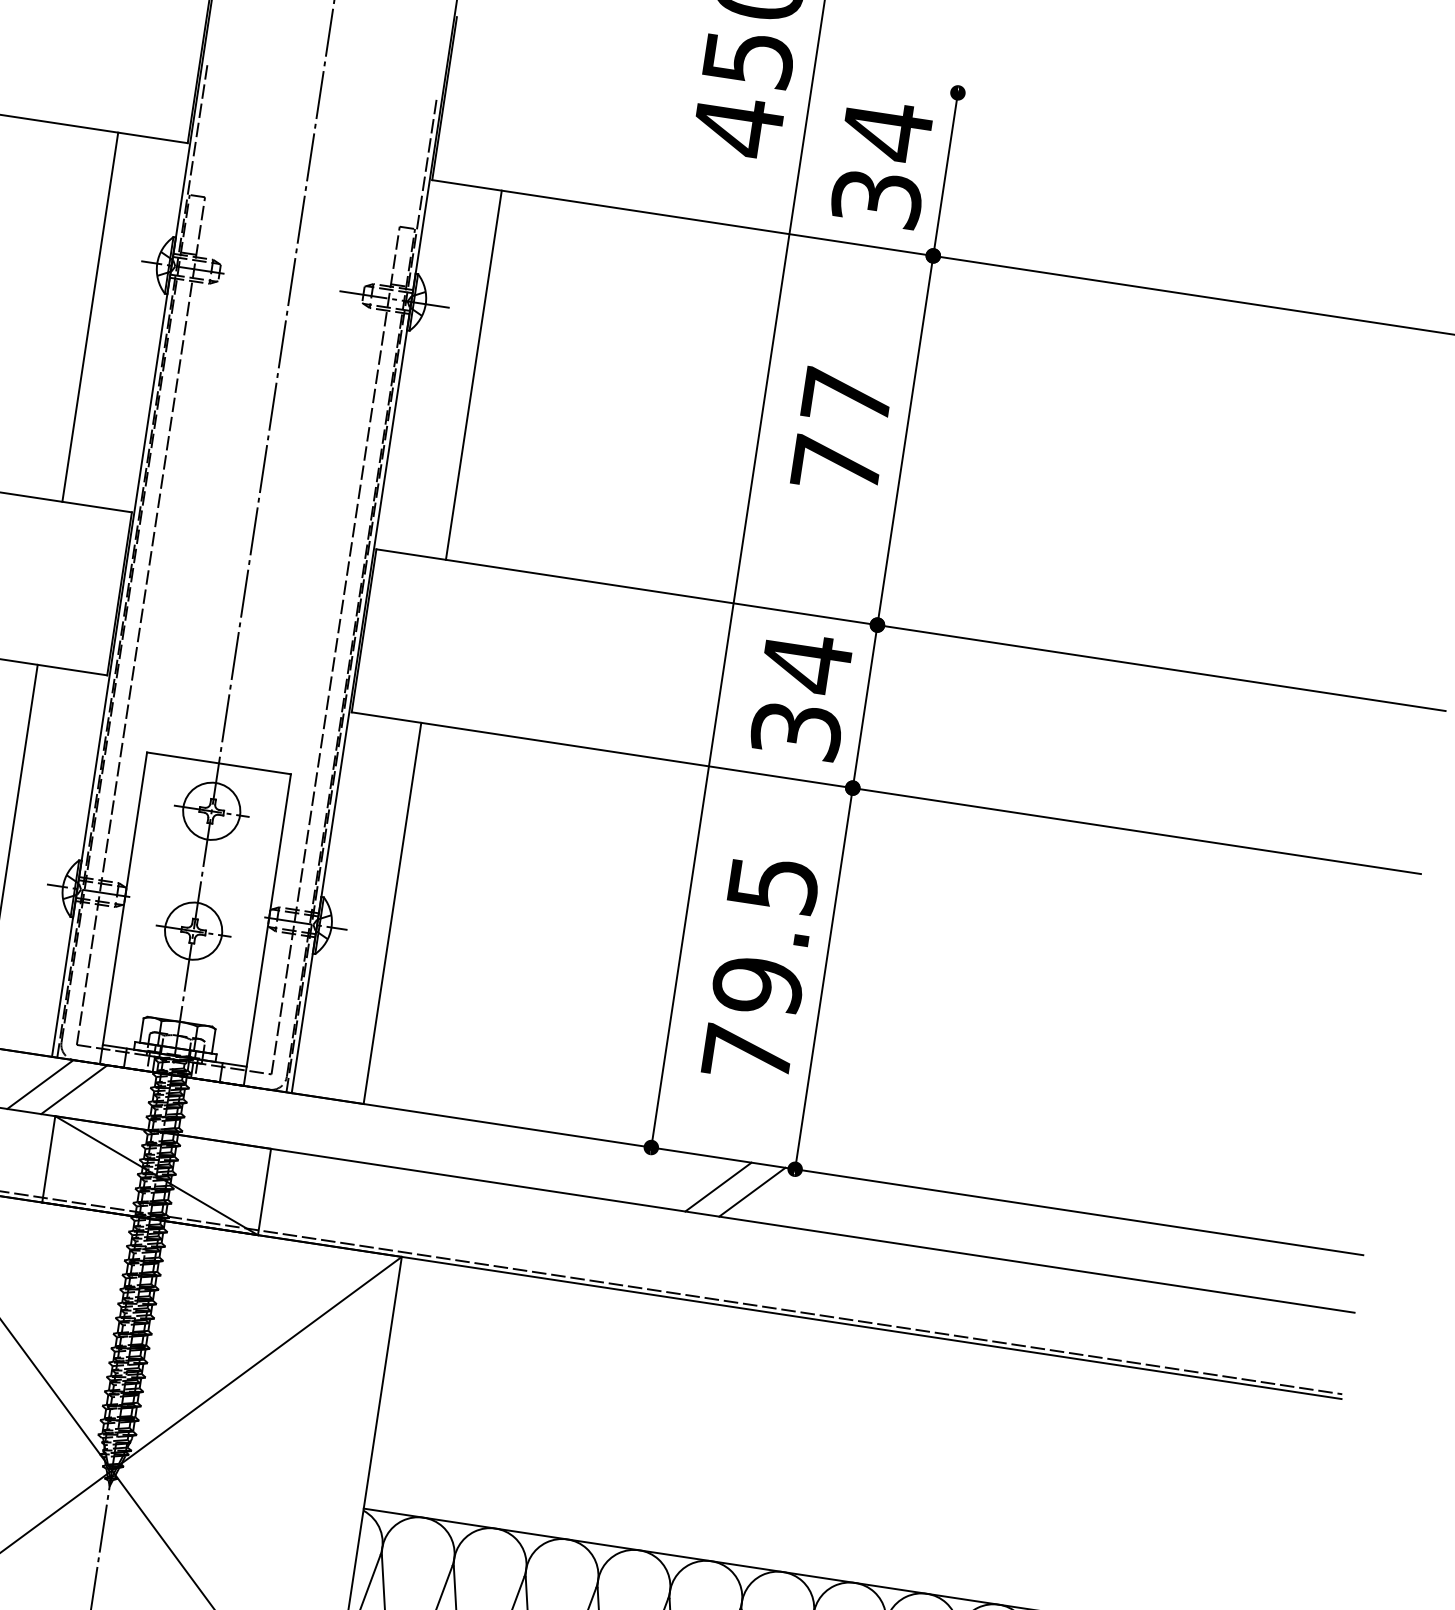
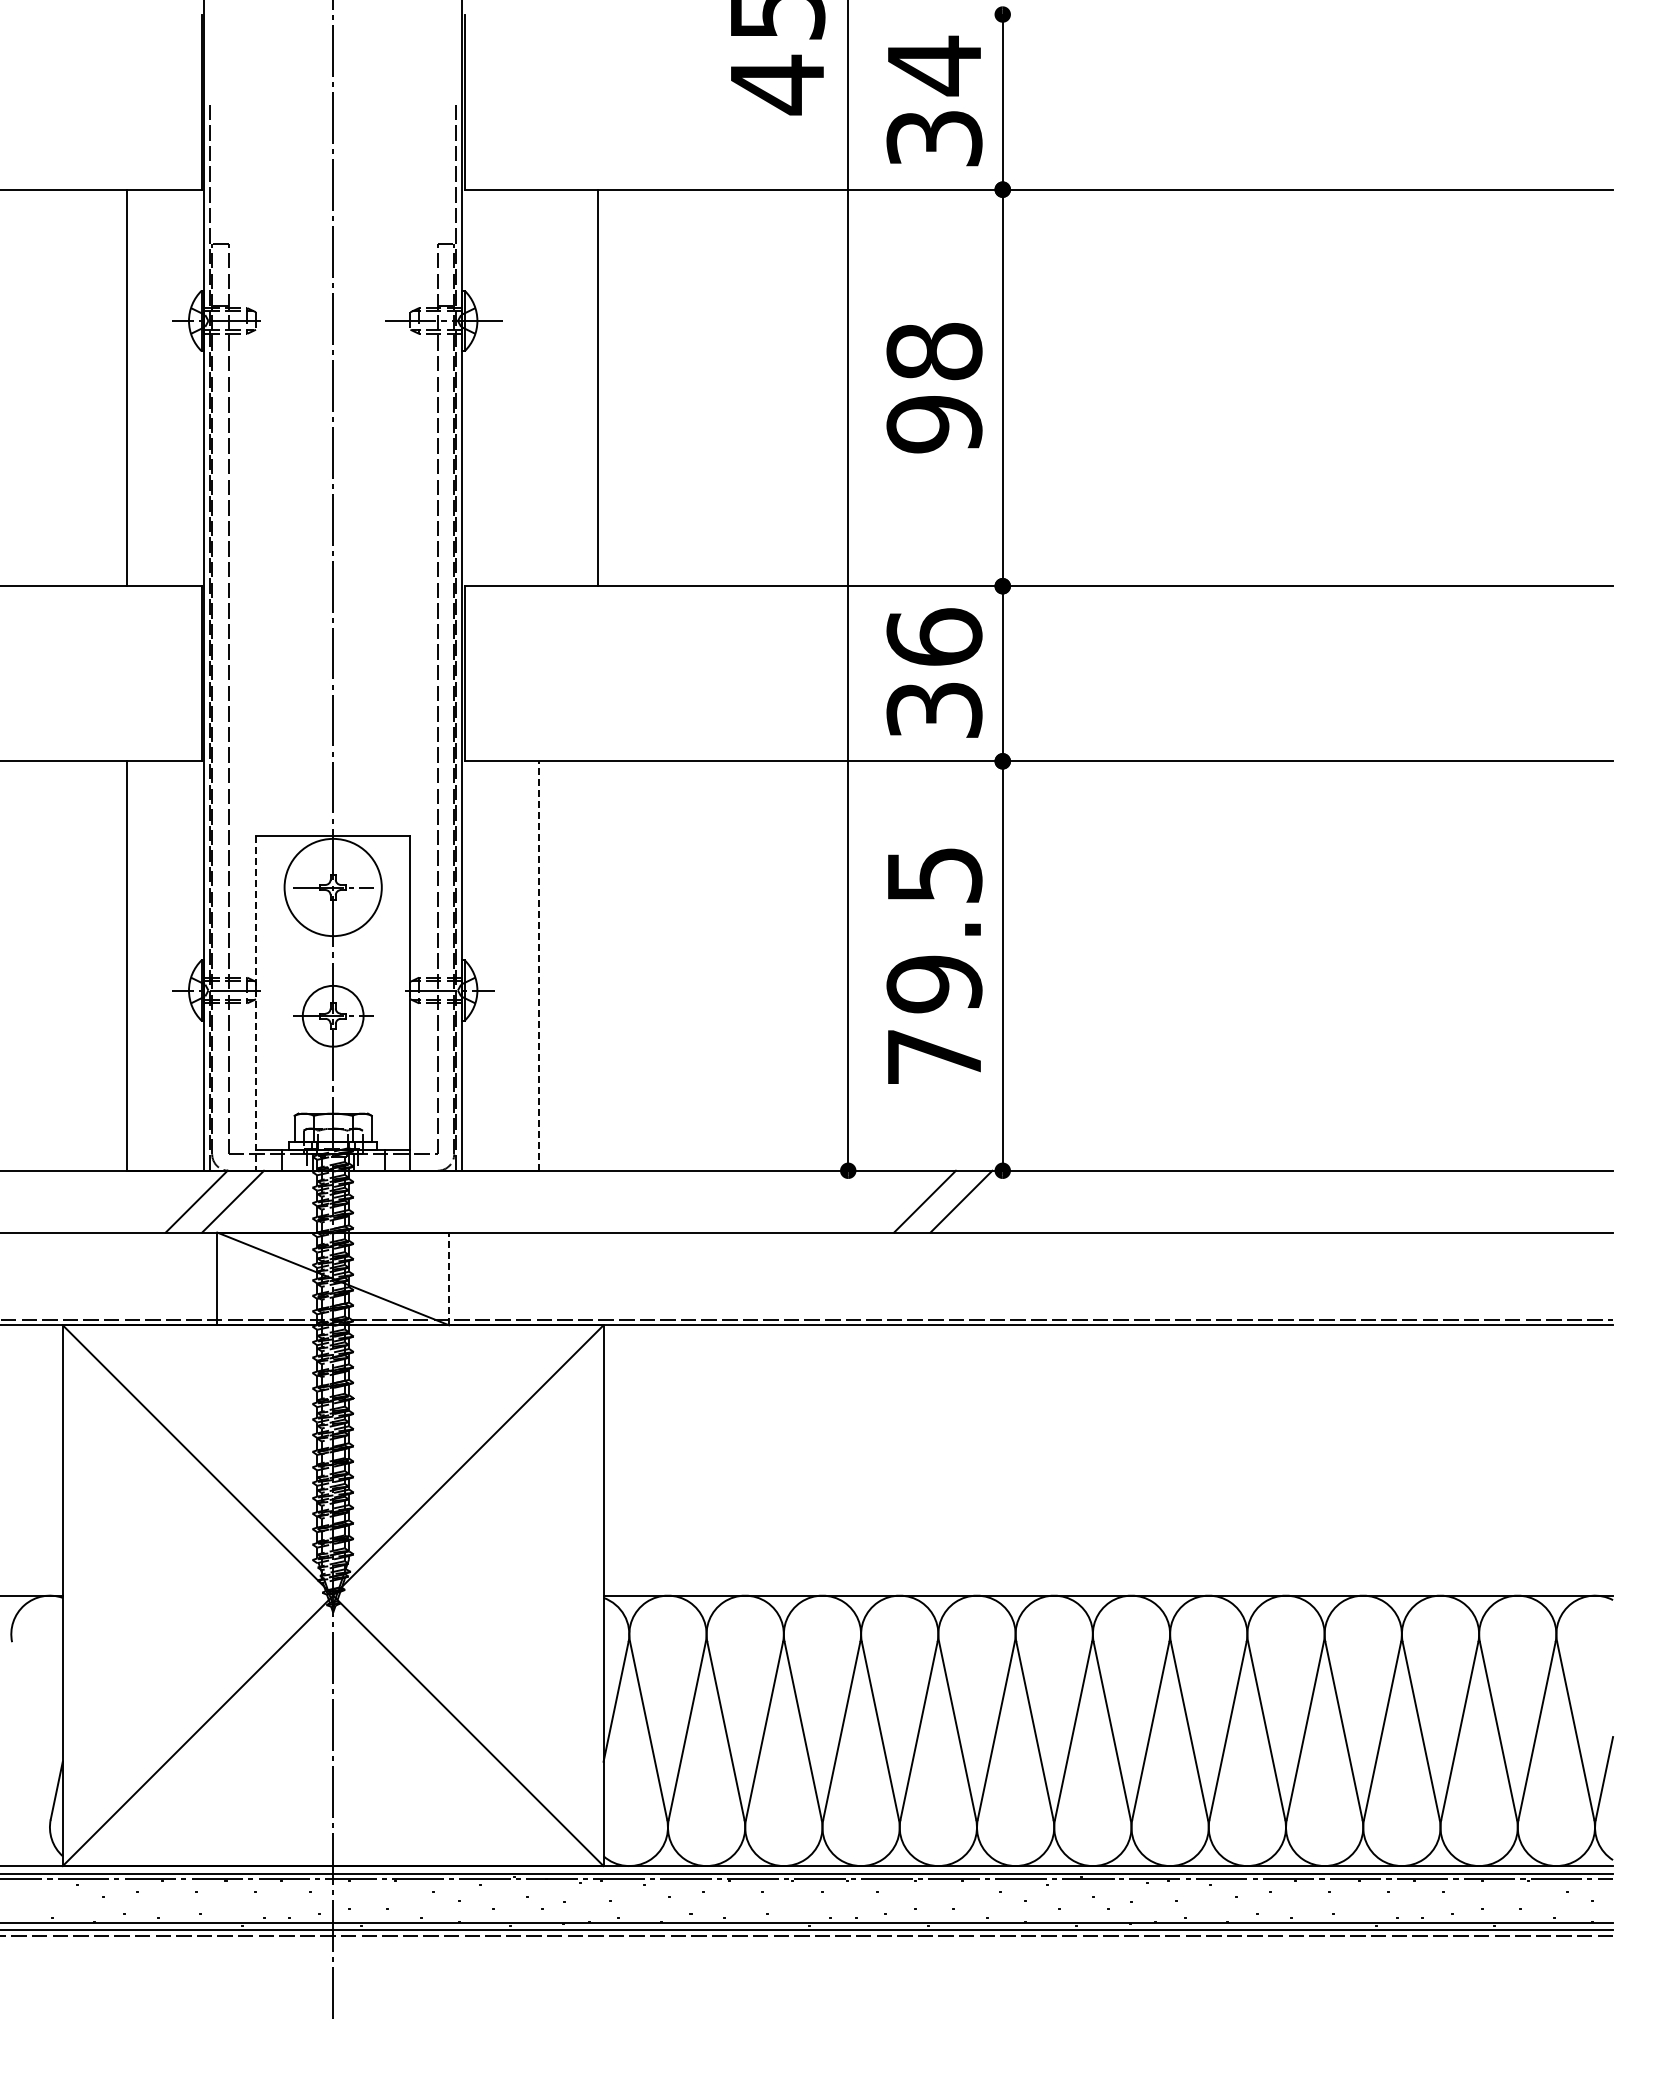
line: (474, 374) -> (598, 387), moved
text: (841, 431) -> (934, 388), 77 -> 98
text: (806, 663) -> (934, 637), 34 -> 36
circle: (211, 811) -> (332, 887), size x1.6
line: (123, 908) -> (255, 1003), solid -> dashed
line: (392, 913) -> (539, 966), solid -> dashed
line: (264, 1191) -> (449, 1278), solid -> dashed

